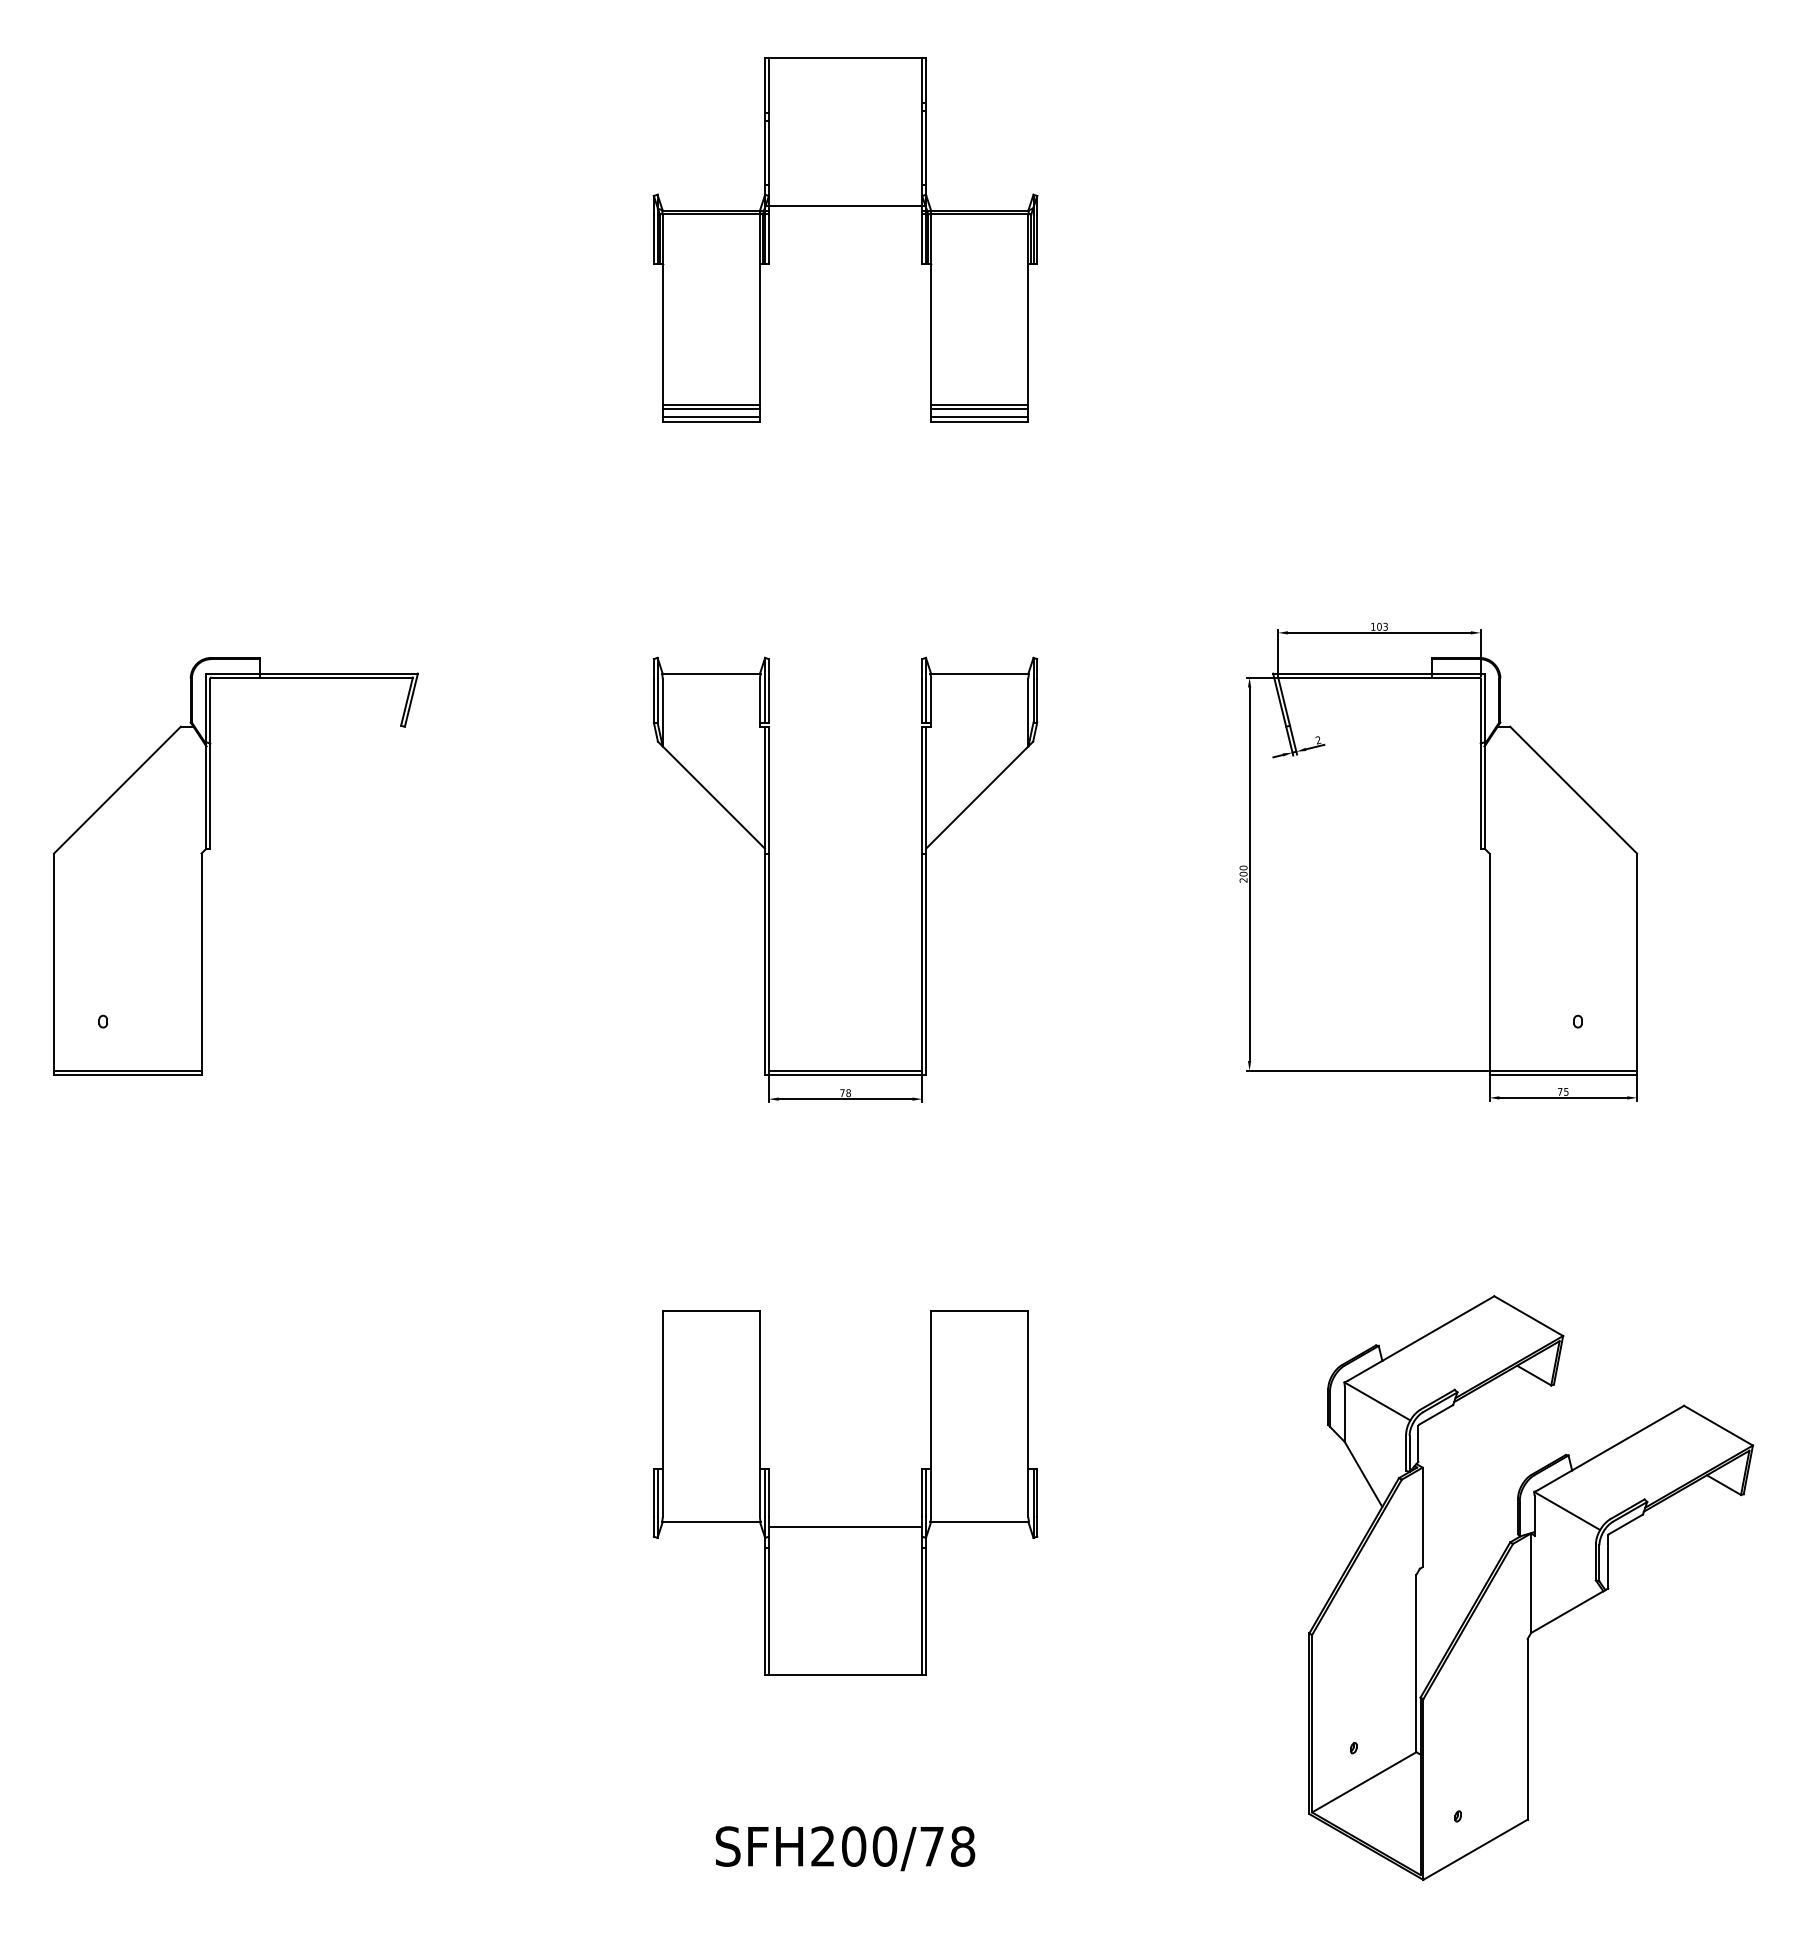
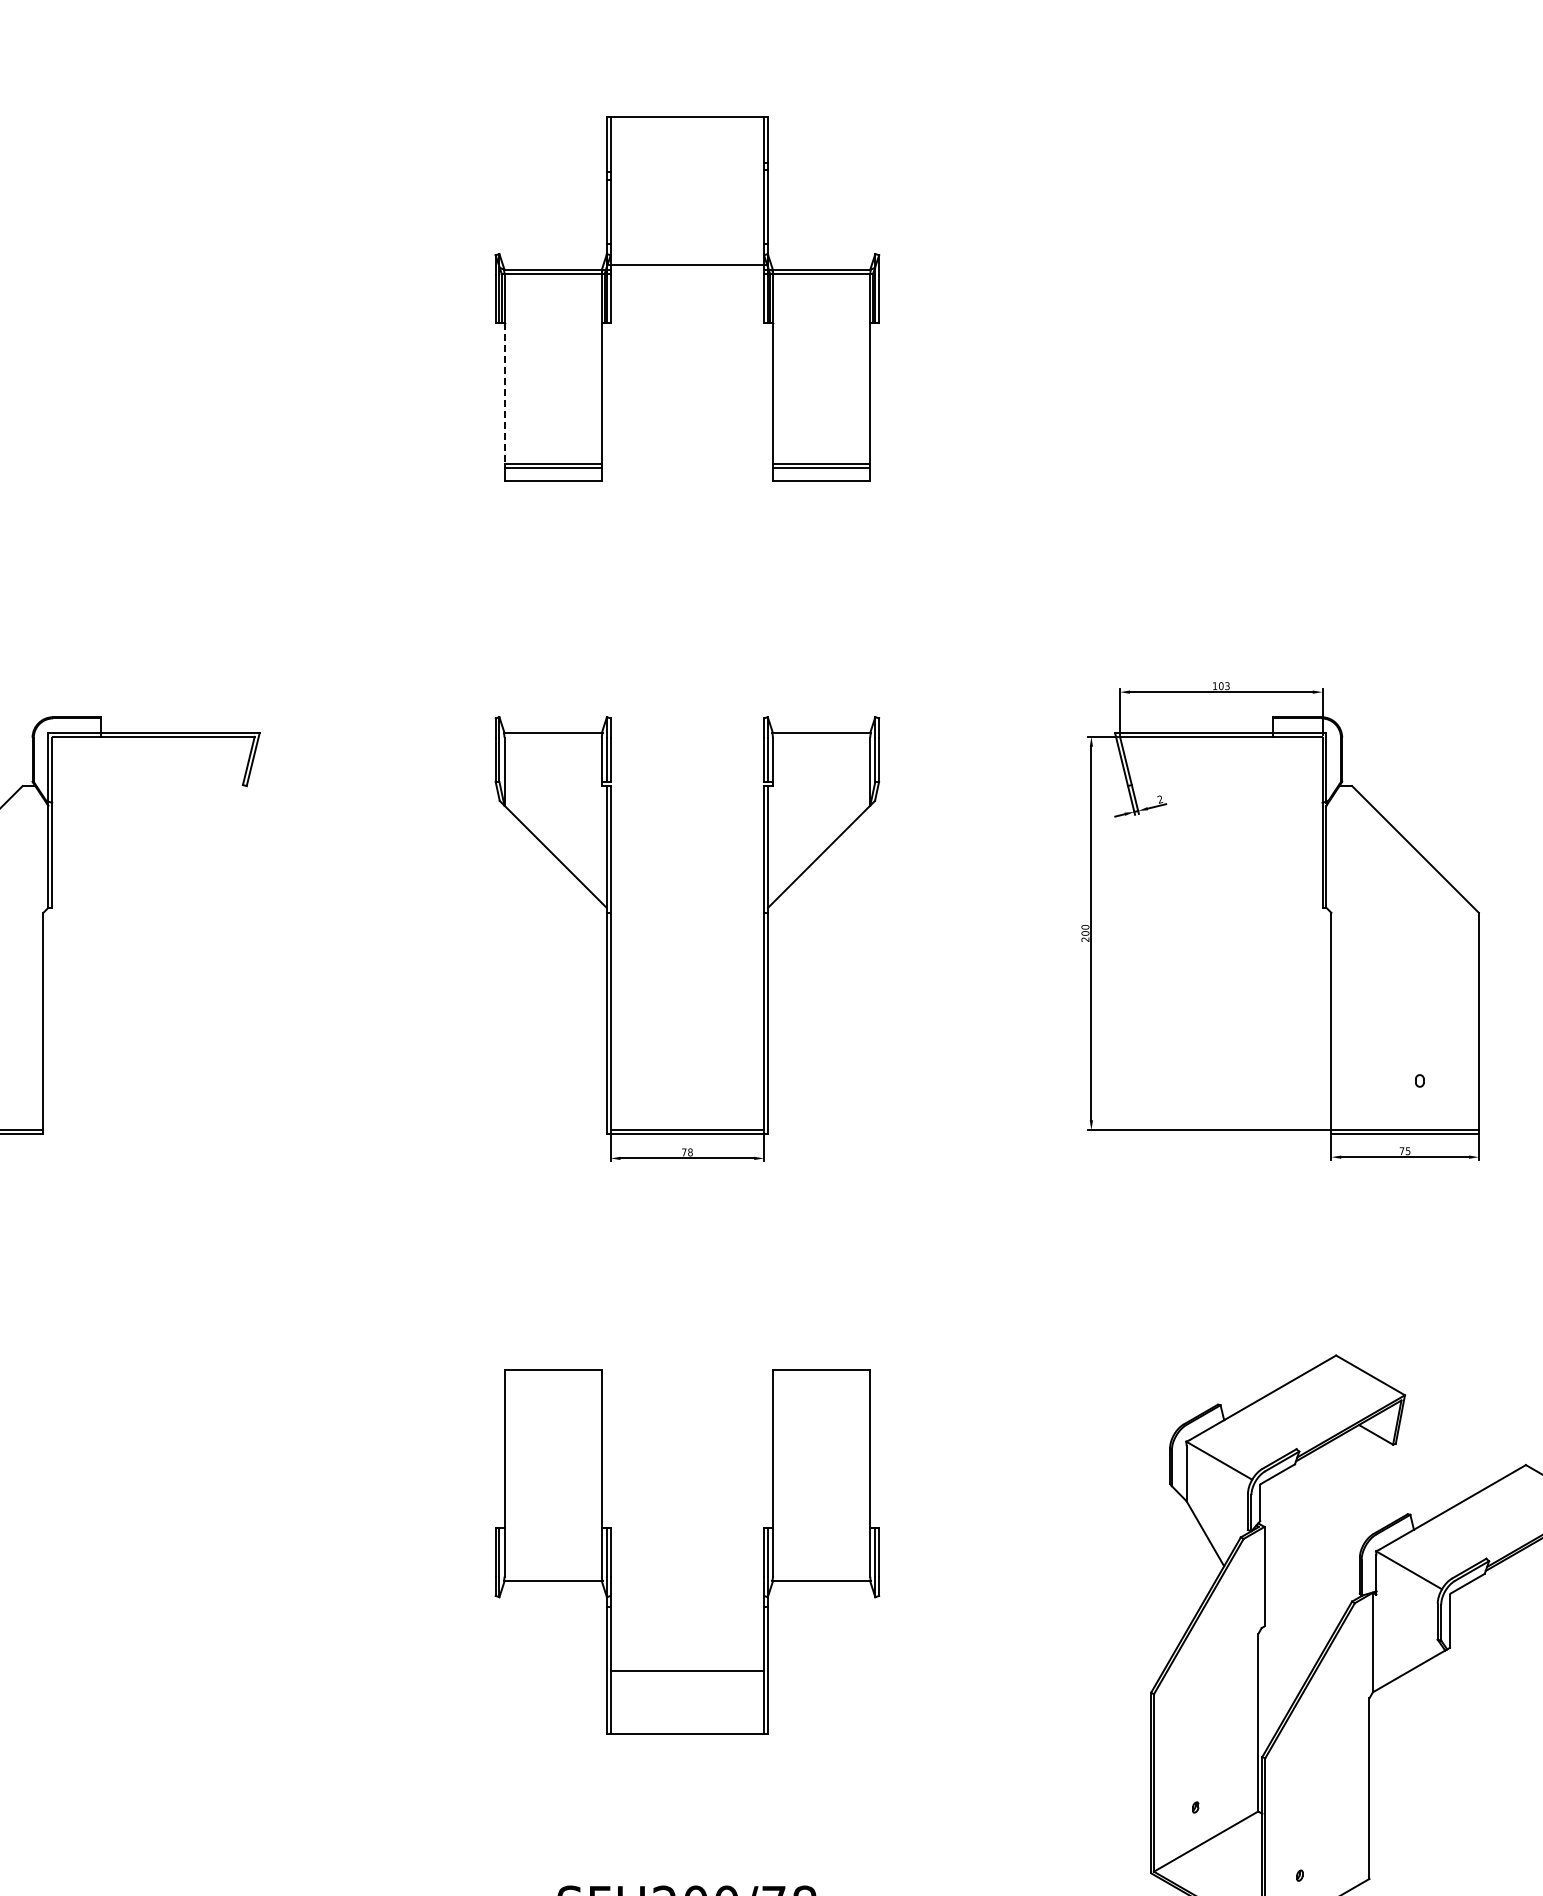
line: (662, 334) -> (504, 393), solid -> dashed
line: (711, 416) -> (553, 475), removed
line: (979, 416) -> (821, 475), removed
line: (845, 1527) -> (687, 1671), moved

